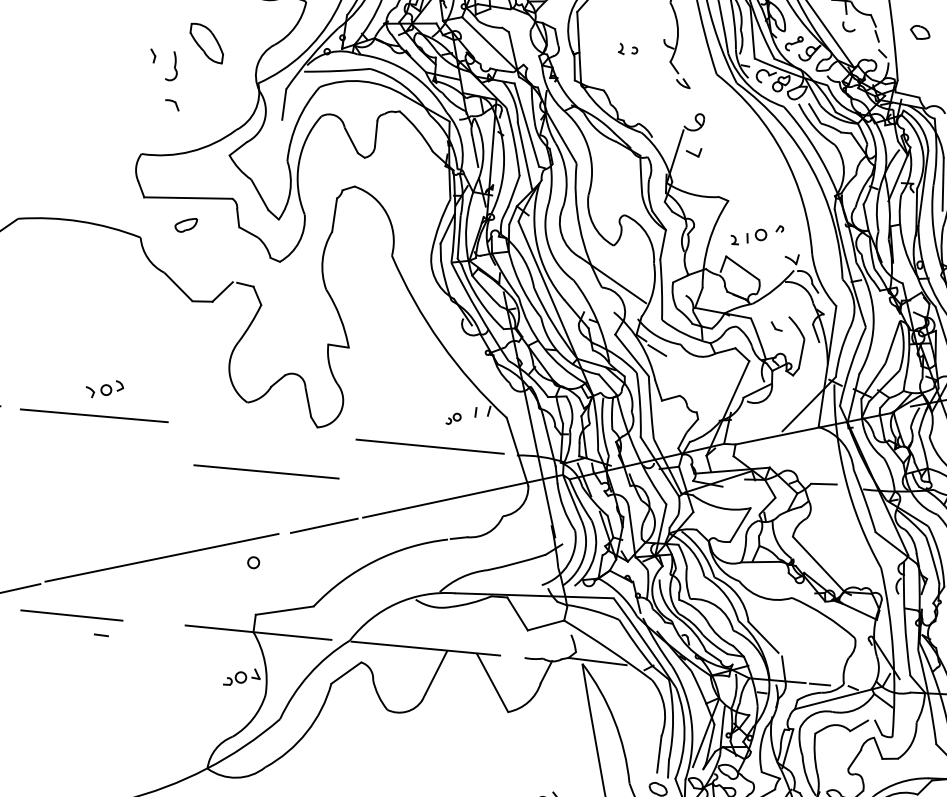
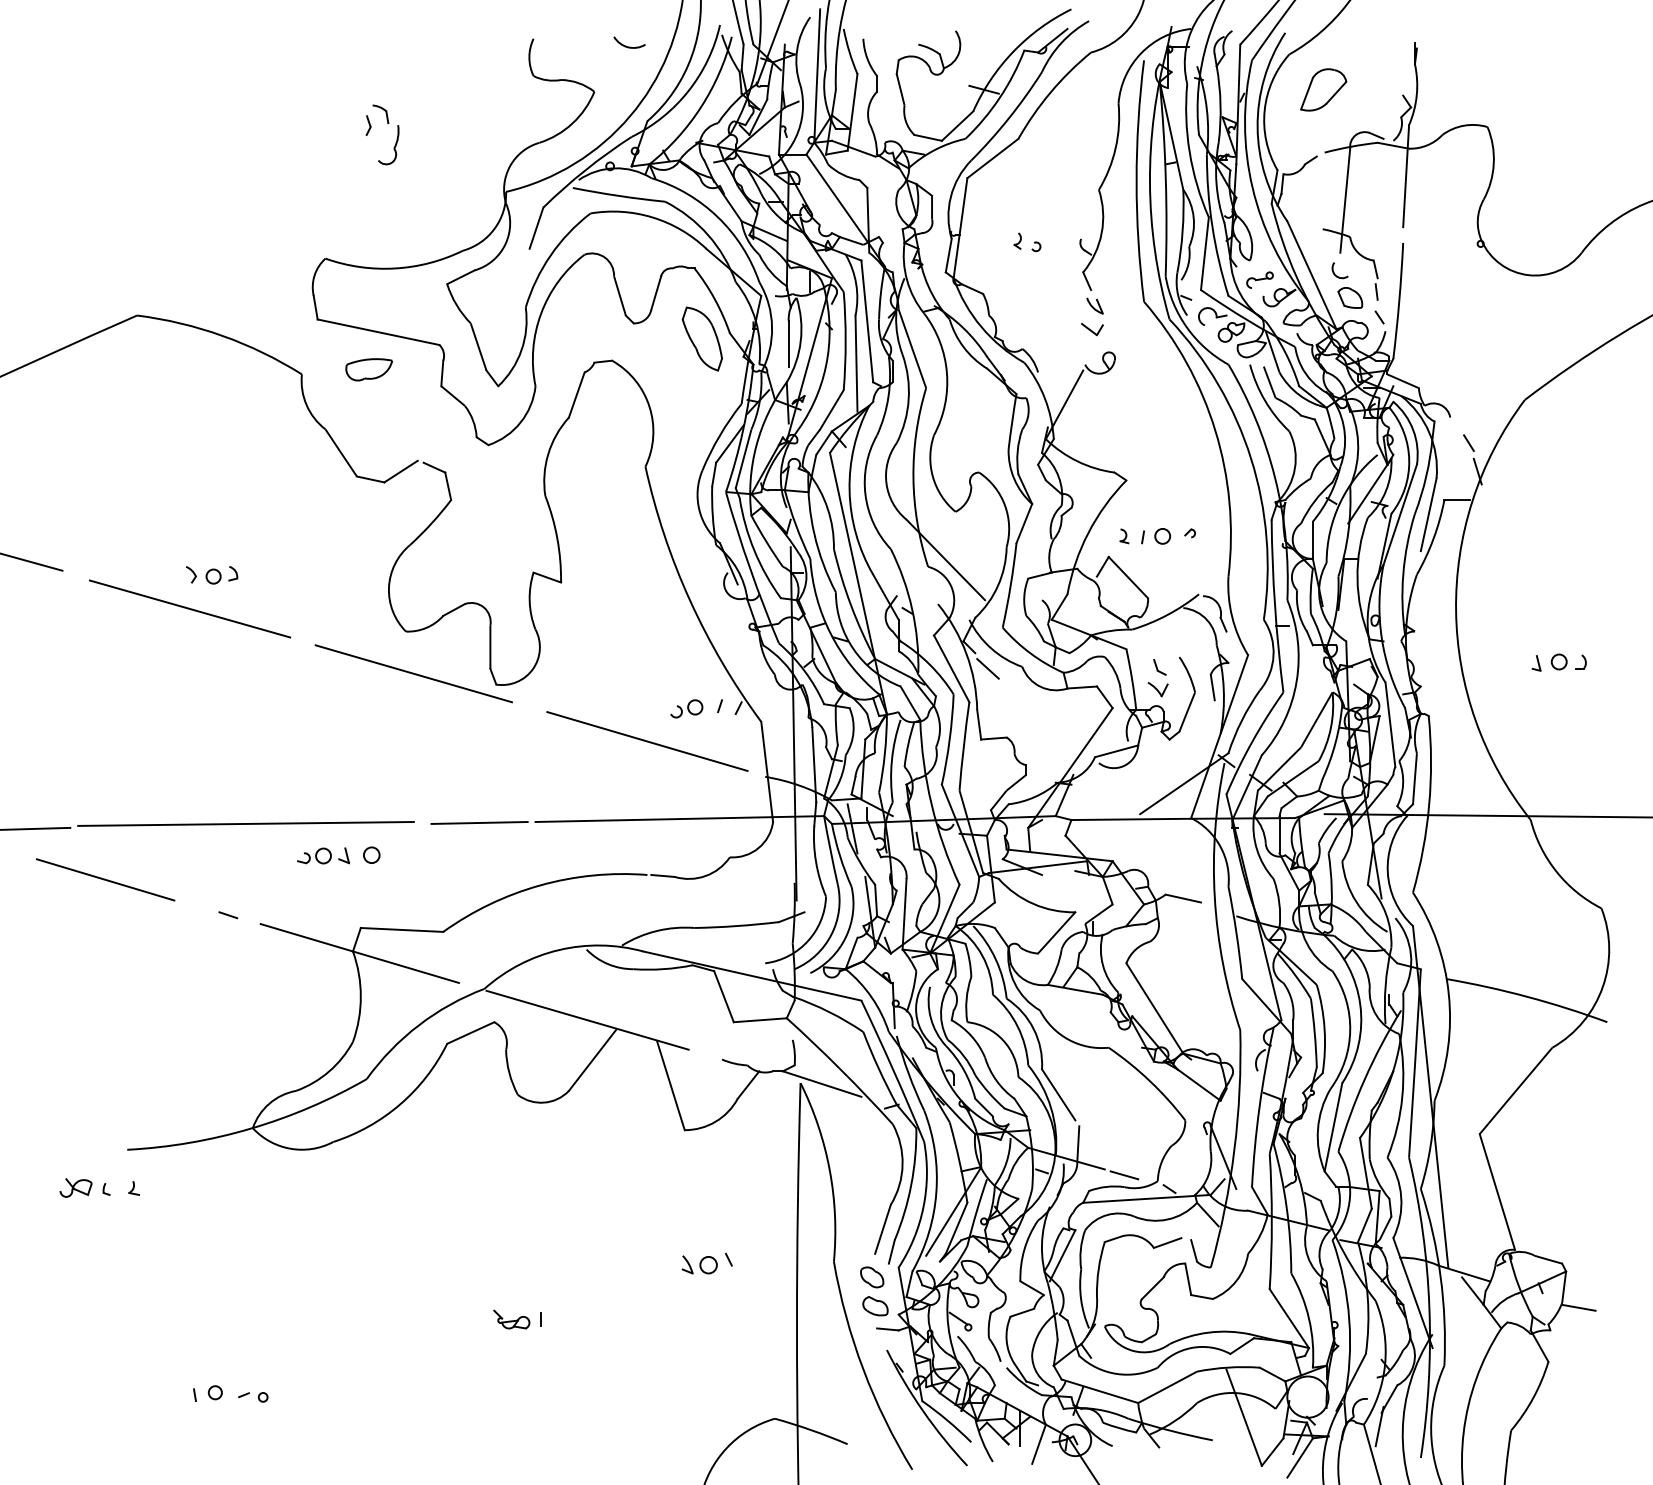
part: (920, 32) -> (1350, 297), moved
part: (206, 43) -> (701, 338), moved
part: (171, 104) -> (380, 113), moved
part: (694, 153) -> (1092, 329), moved
part: (186, 225) -> (368, 369), size x1.43
part: (792, 260) -> (1157, 689), moved
part: (452, 418) -> (686, 708), size x1.43
line: (266, 471) -> (413, 673), moved
line: (101, 635) -> (228, 915), moved
part: (240, 677) -> (323, 855), moved

